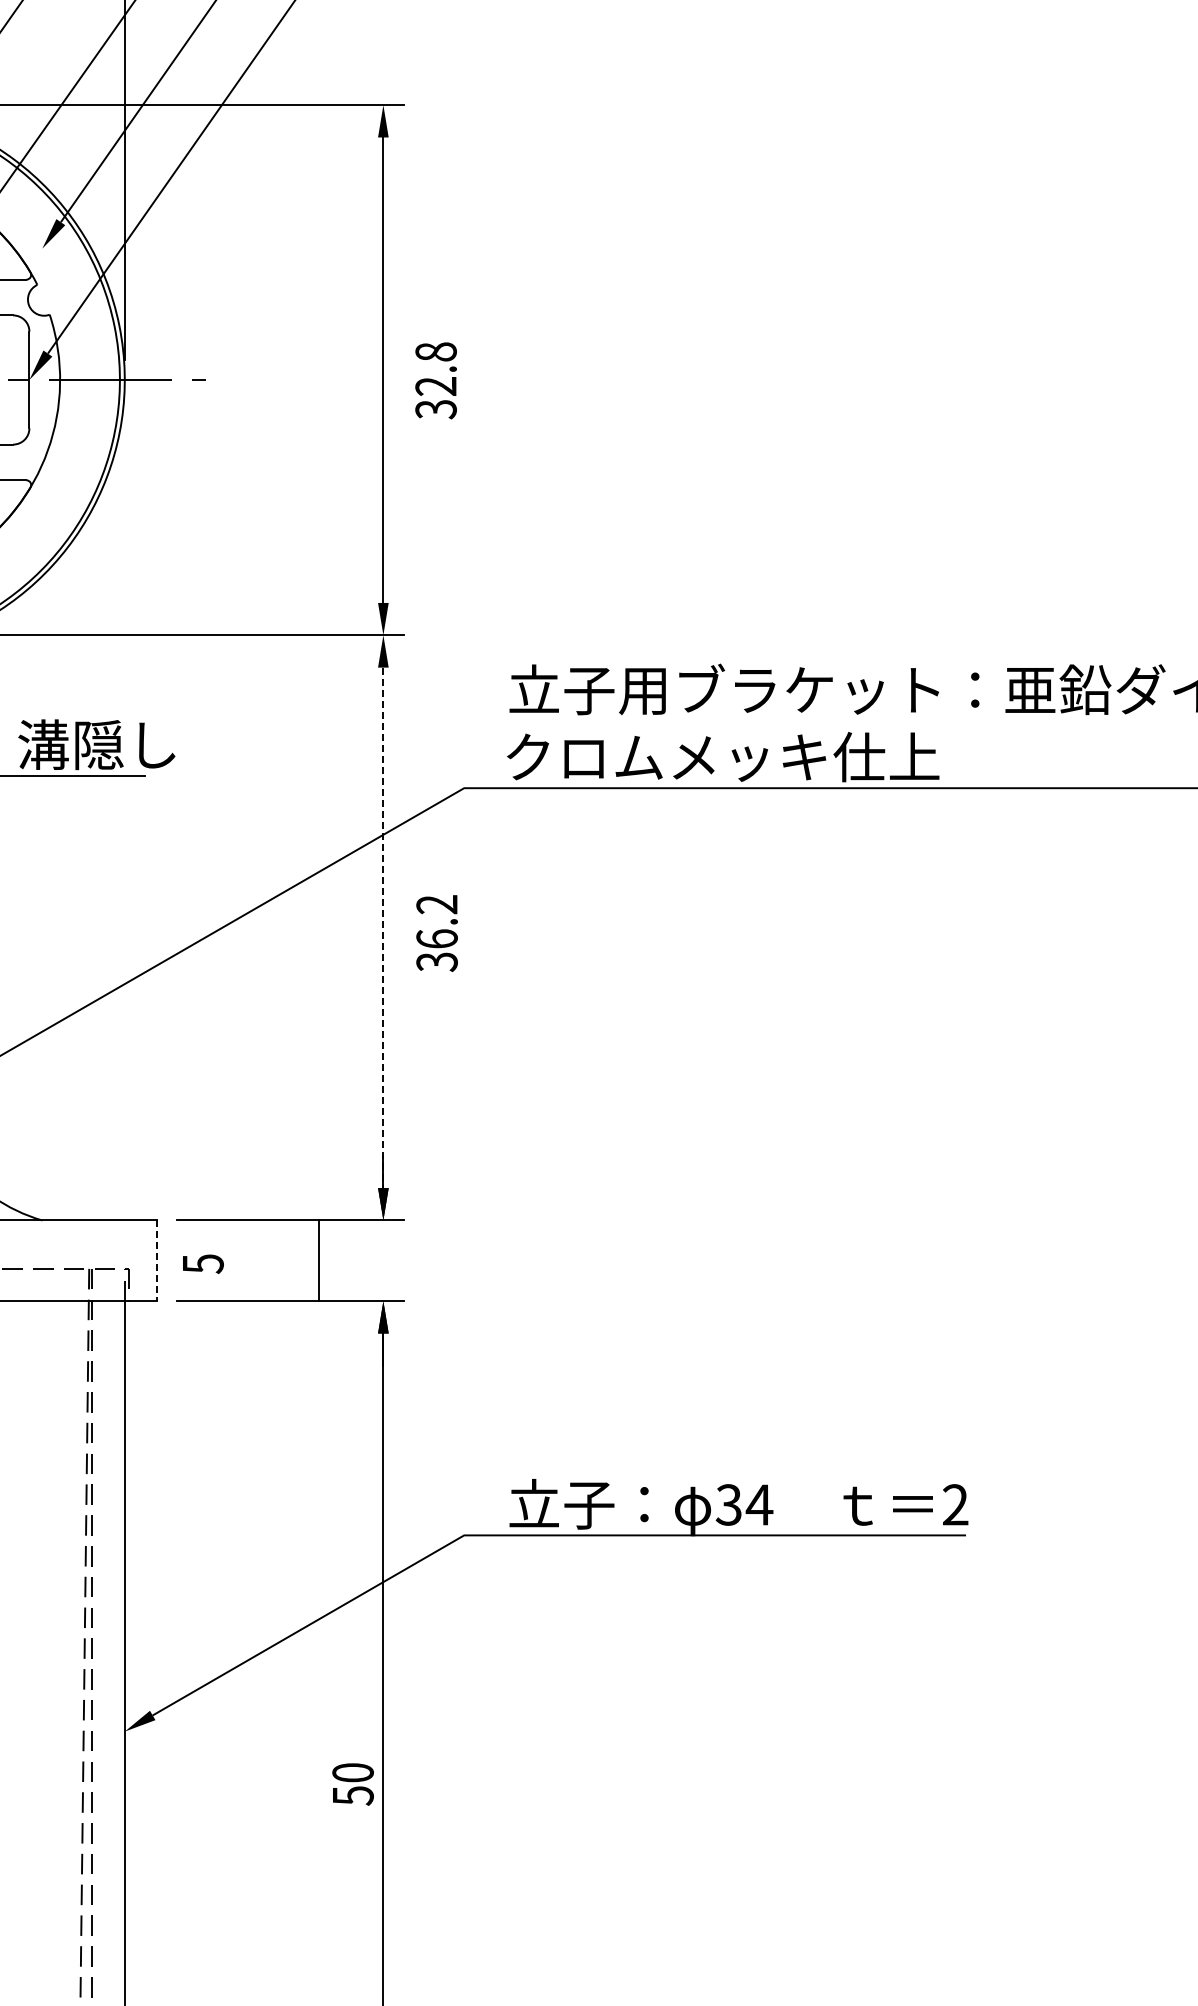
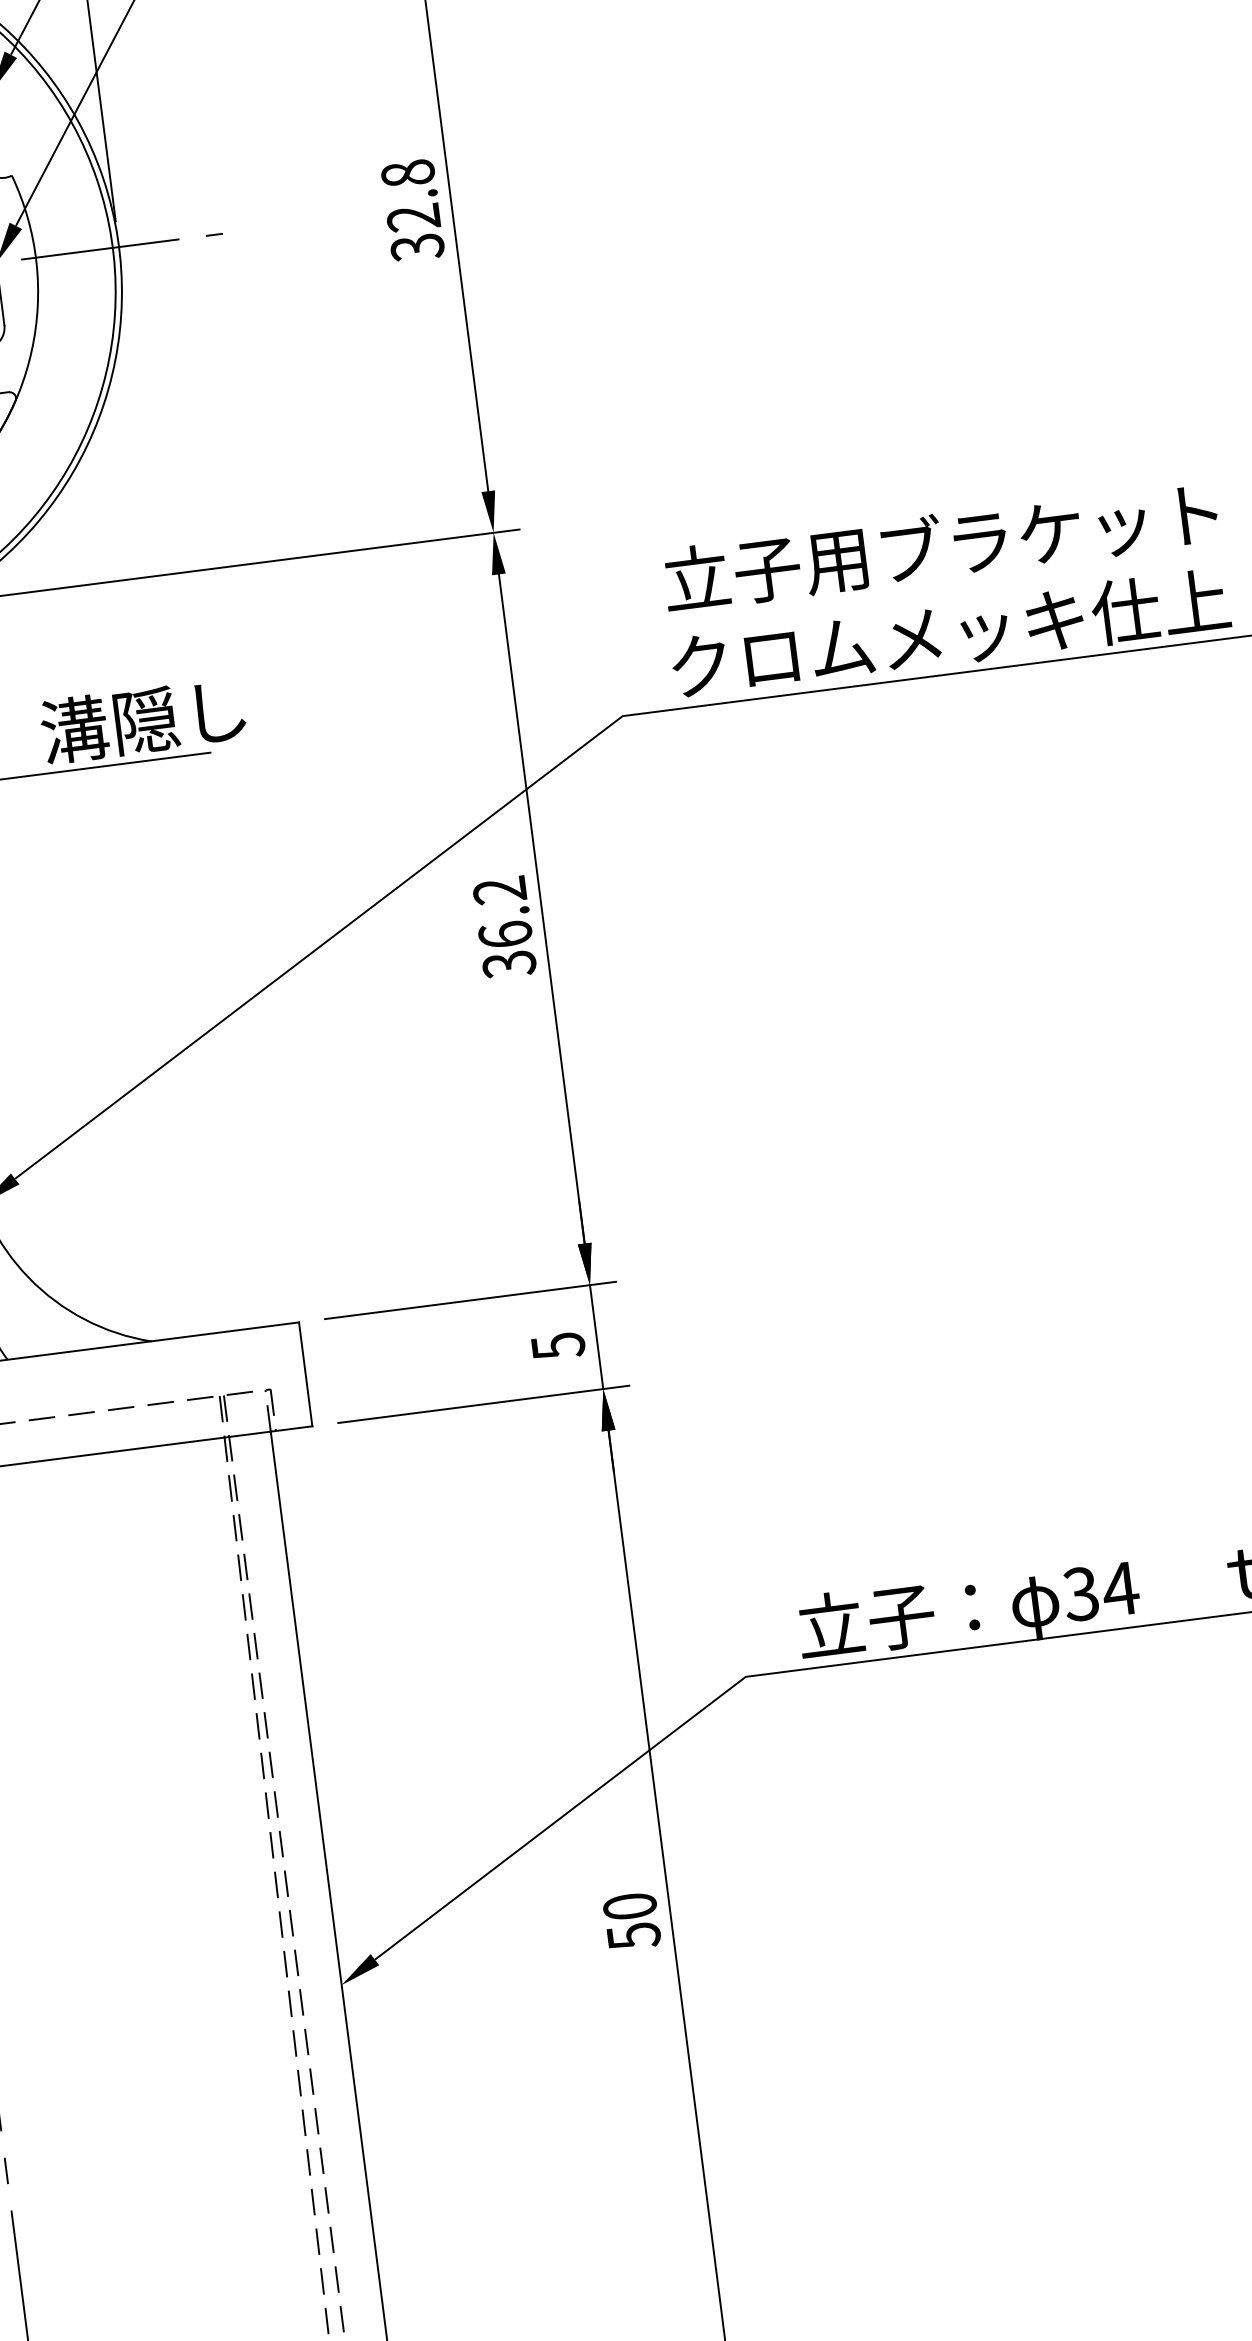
text: (435, 380) -> (411, 210), moved
line: (383, 928) -> (542, 909), dashed -> solid
text: (436, 933) -> (503, 927), moved
line: (319, 1260) -> (596, 1336), moved
line: (157, 1261) -> (306, 1375), dashed -> solid
text: (203, 1263) -> (558, 1345), moved
text: (352, 1784) -> (631, 1921), moved

